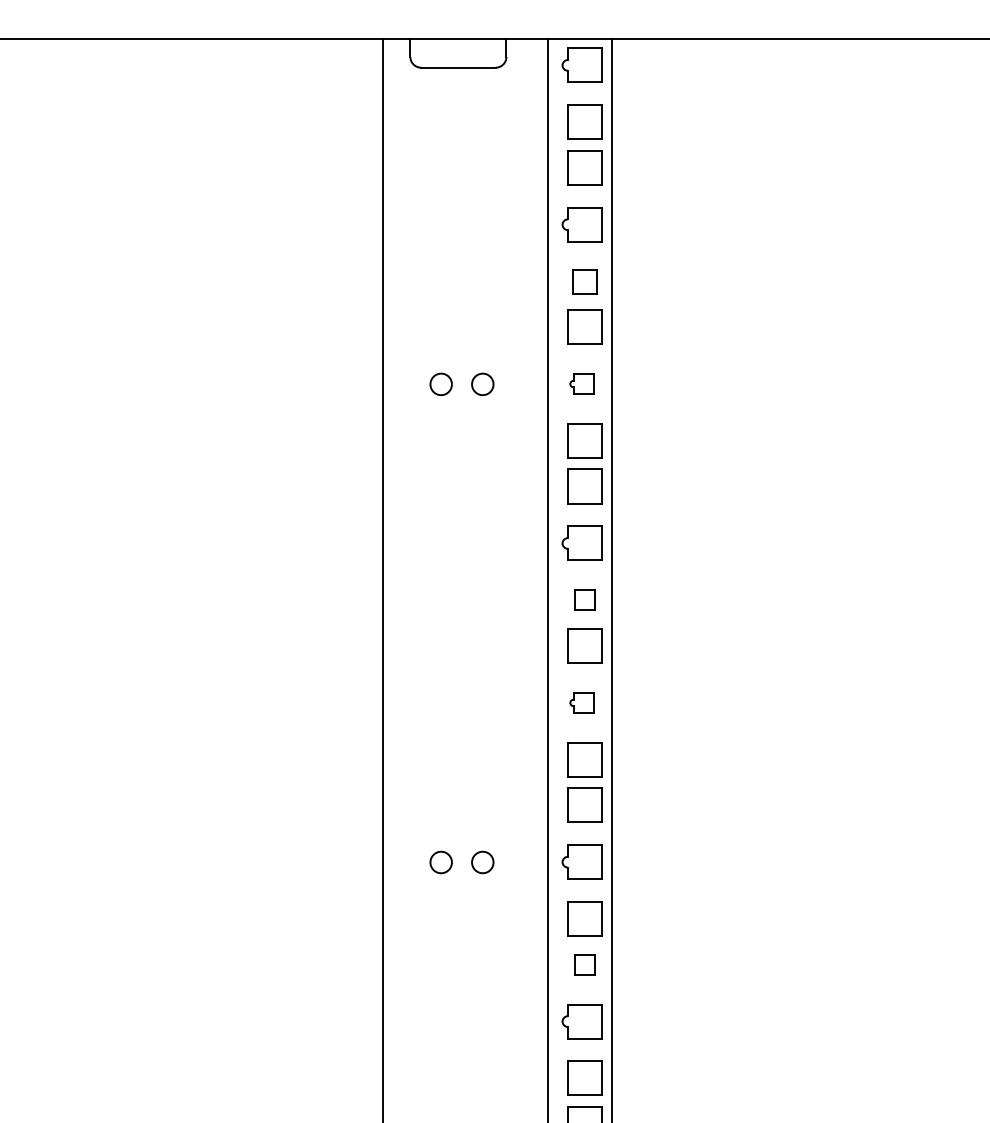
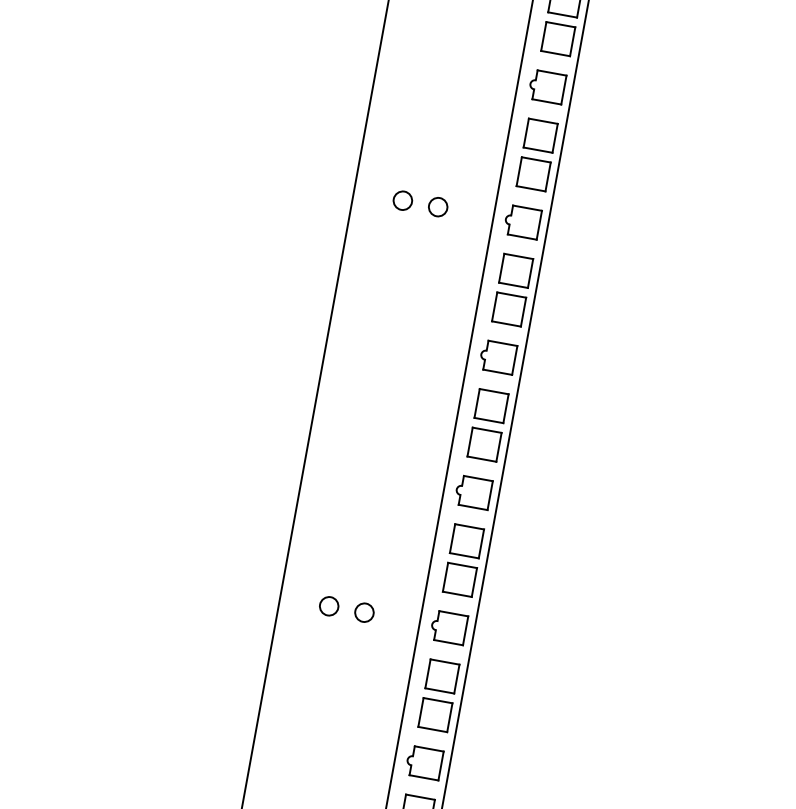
part: (584, 281) -> (540, 135), size x1.43
part: (581, 383) -> (522, 221), size x1.67
part: (584, 599) -> (491, 405), size x1.67
part: (581, 702) -> (472, 492), size x1.67
part: (584, 964) -> (435, 714), size x1.67

